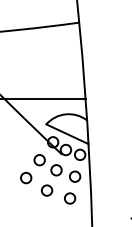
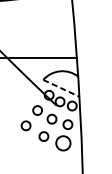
line: (67, 134) -> (61, 88), solid -> dashed
circle: (70, 198) -> (63, 143), size x1.6

